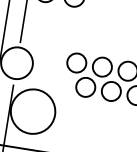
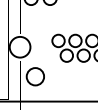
circle: (31, 111) -> (34, 76), size x0.6

